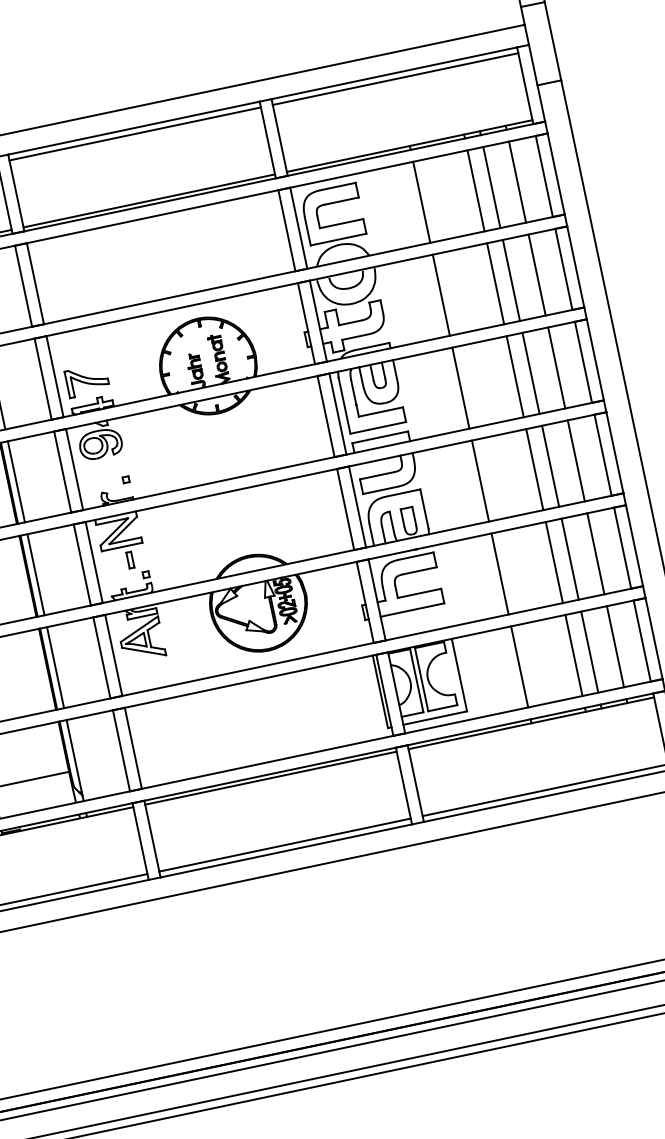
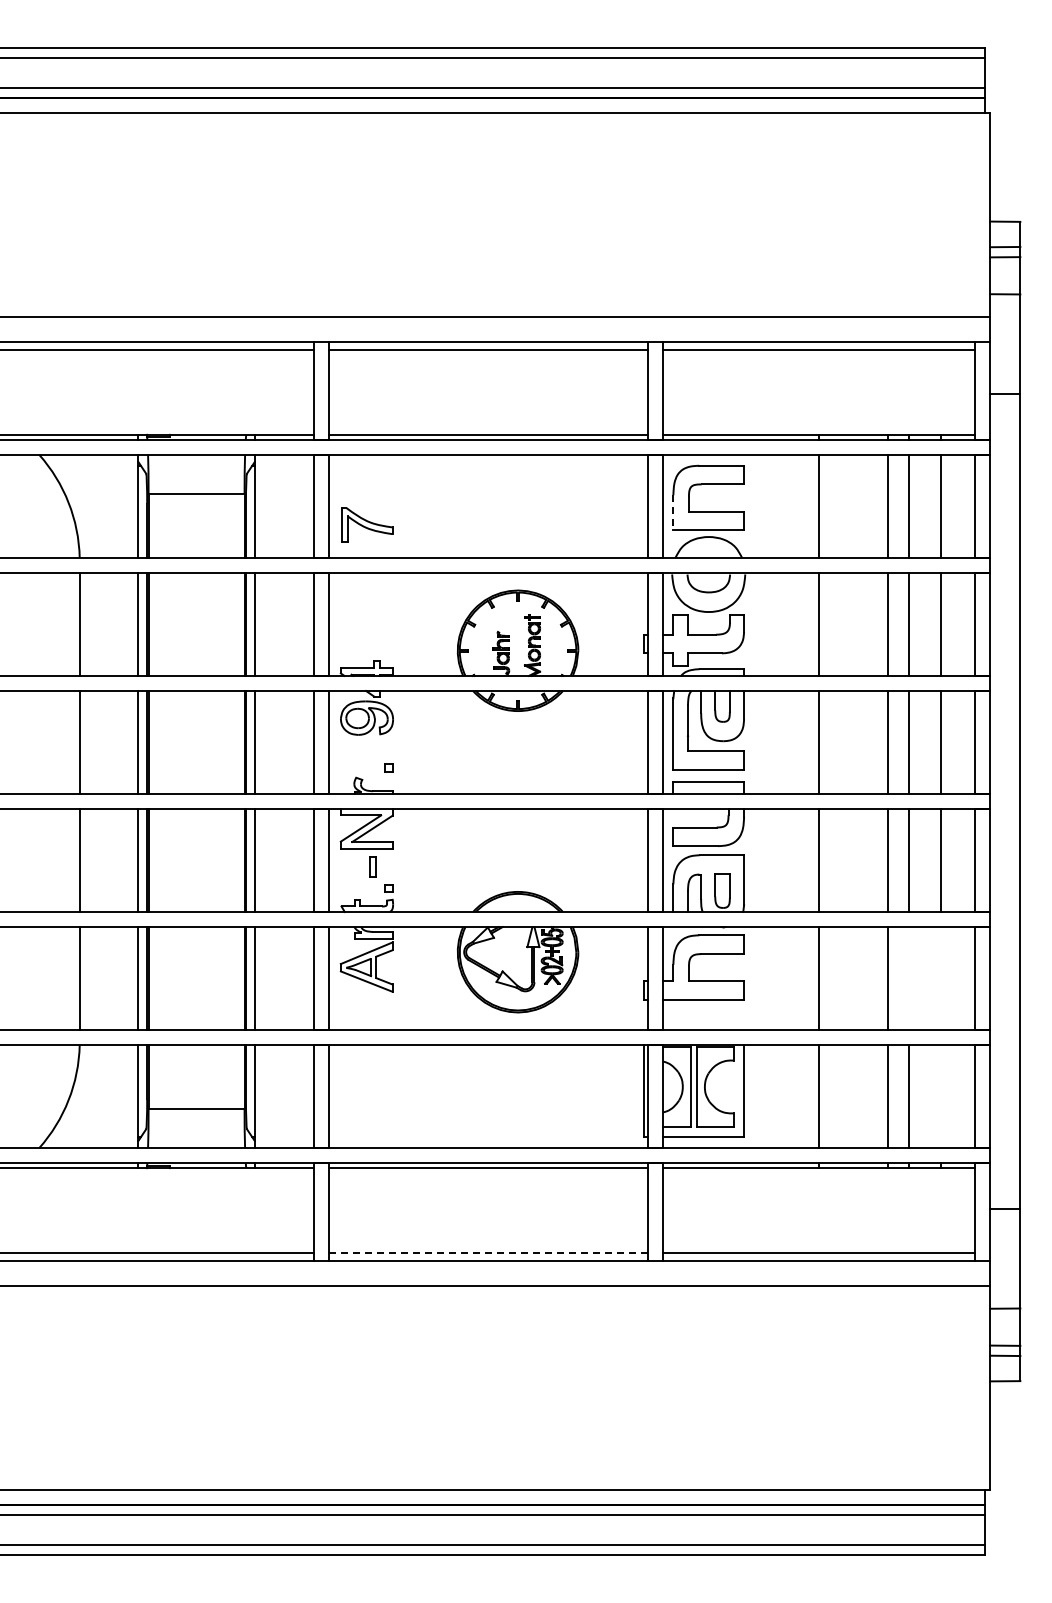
line: (307, 231) -> (673, 512), solid -> dashed
part: (87, 380) -> (367, 524), moved
line: (596, 553) -> (941, 978), removed
line: (570, 559) -> (908, 978), removed
line: (615, 646) -> (941, 1096), removed
line: (285, 845) -> (488, 1253), solid -> dashed

